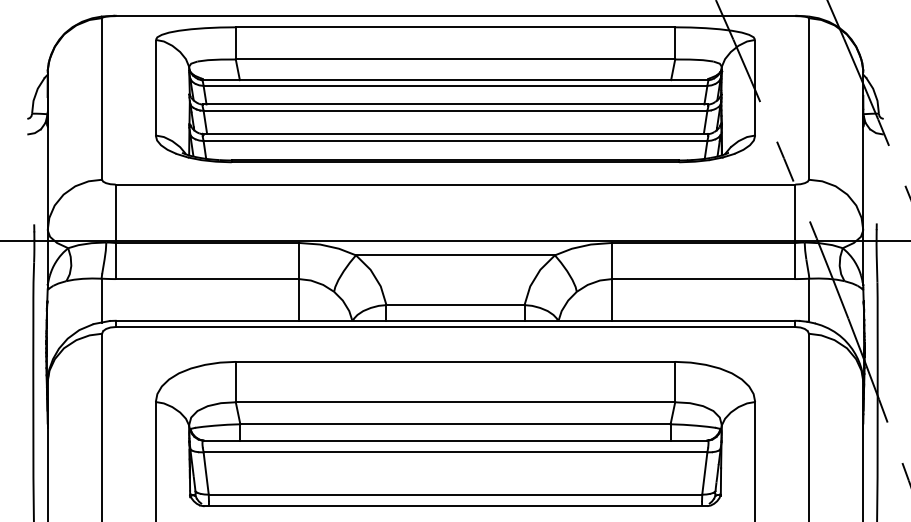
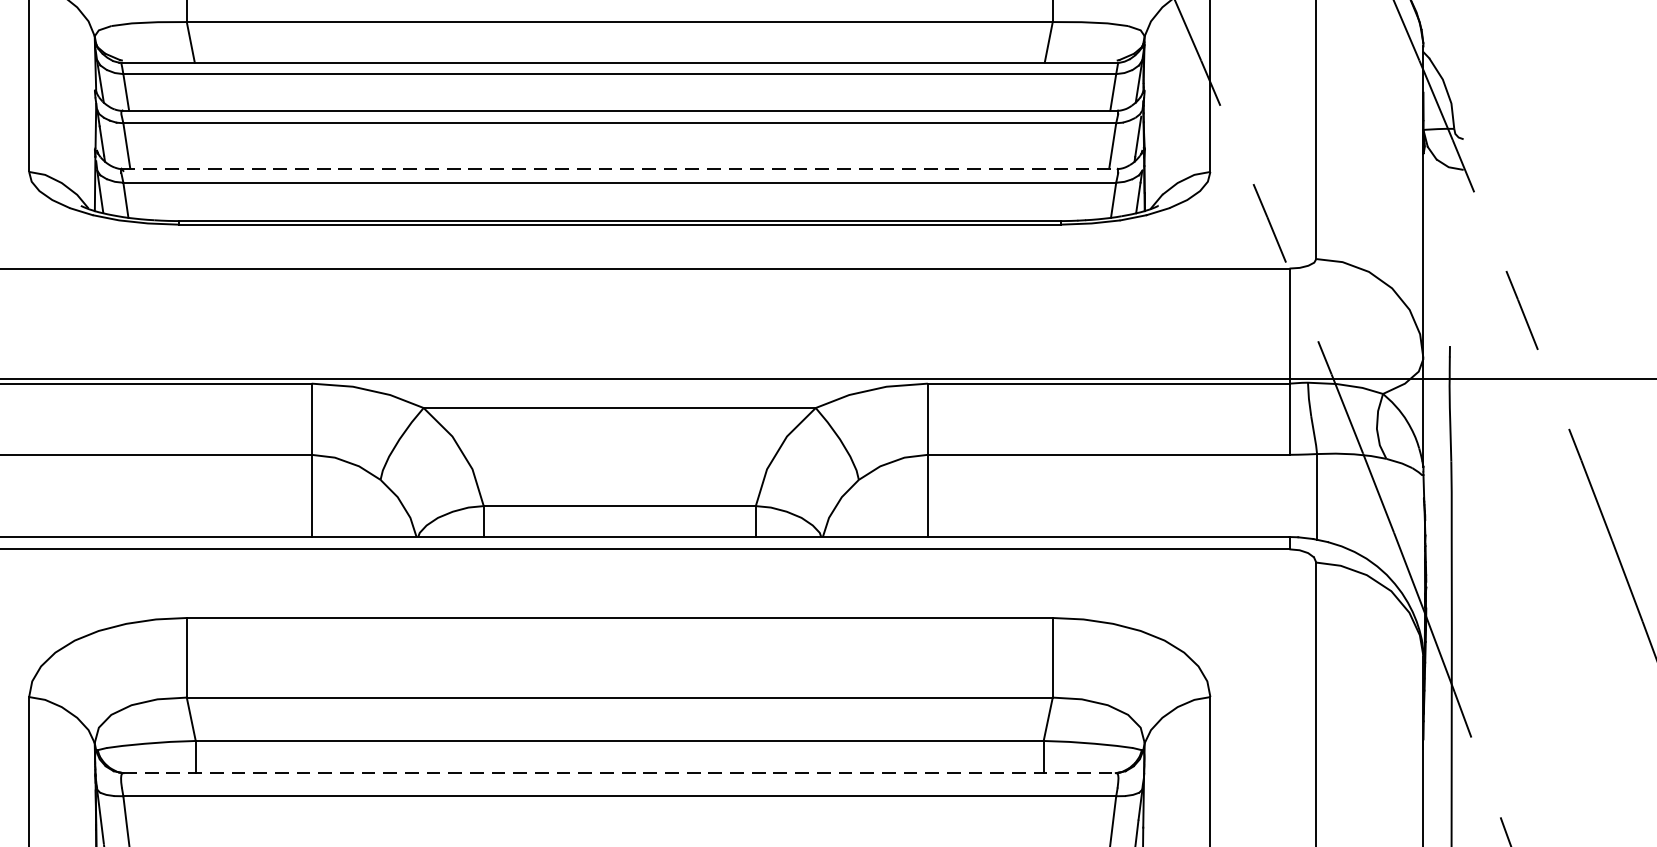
line: (455, 133) -> (619, 167), solid -> dashed
line: (455, 440) -> (619, 772), solid -> dashed

